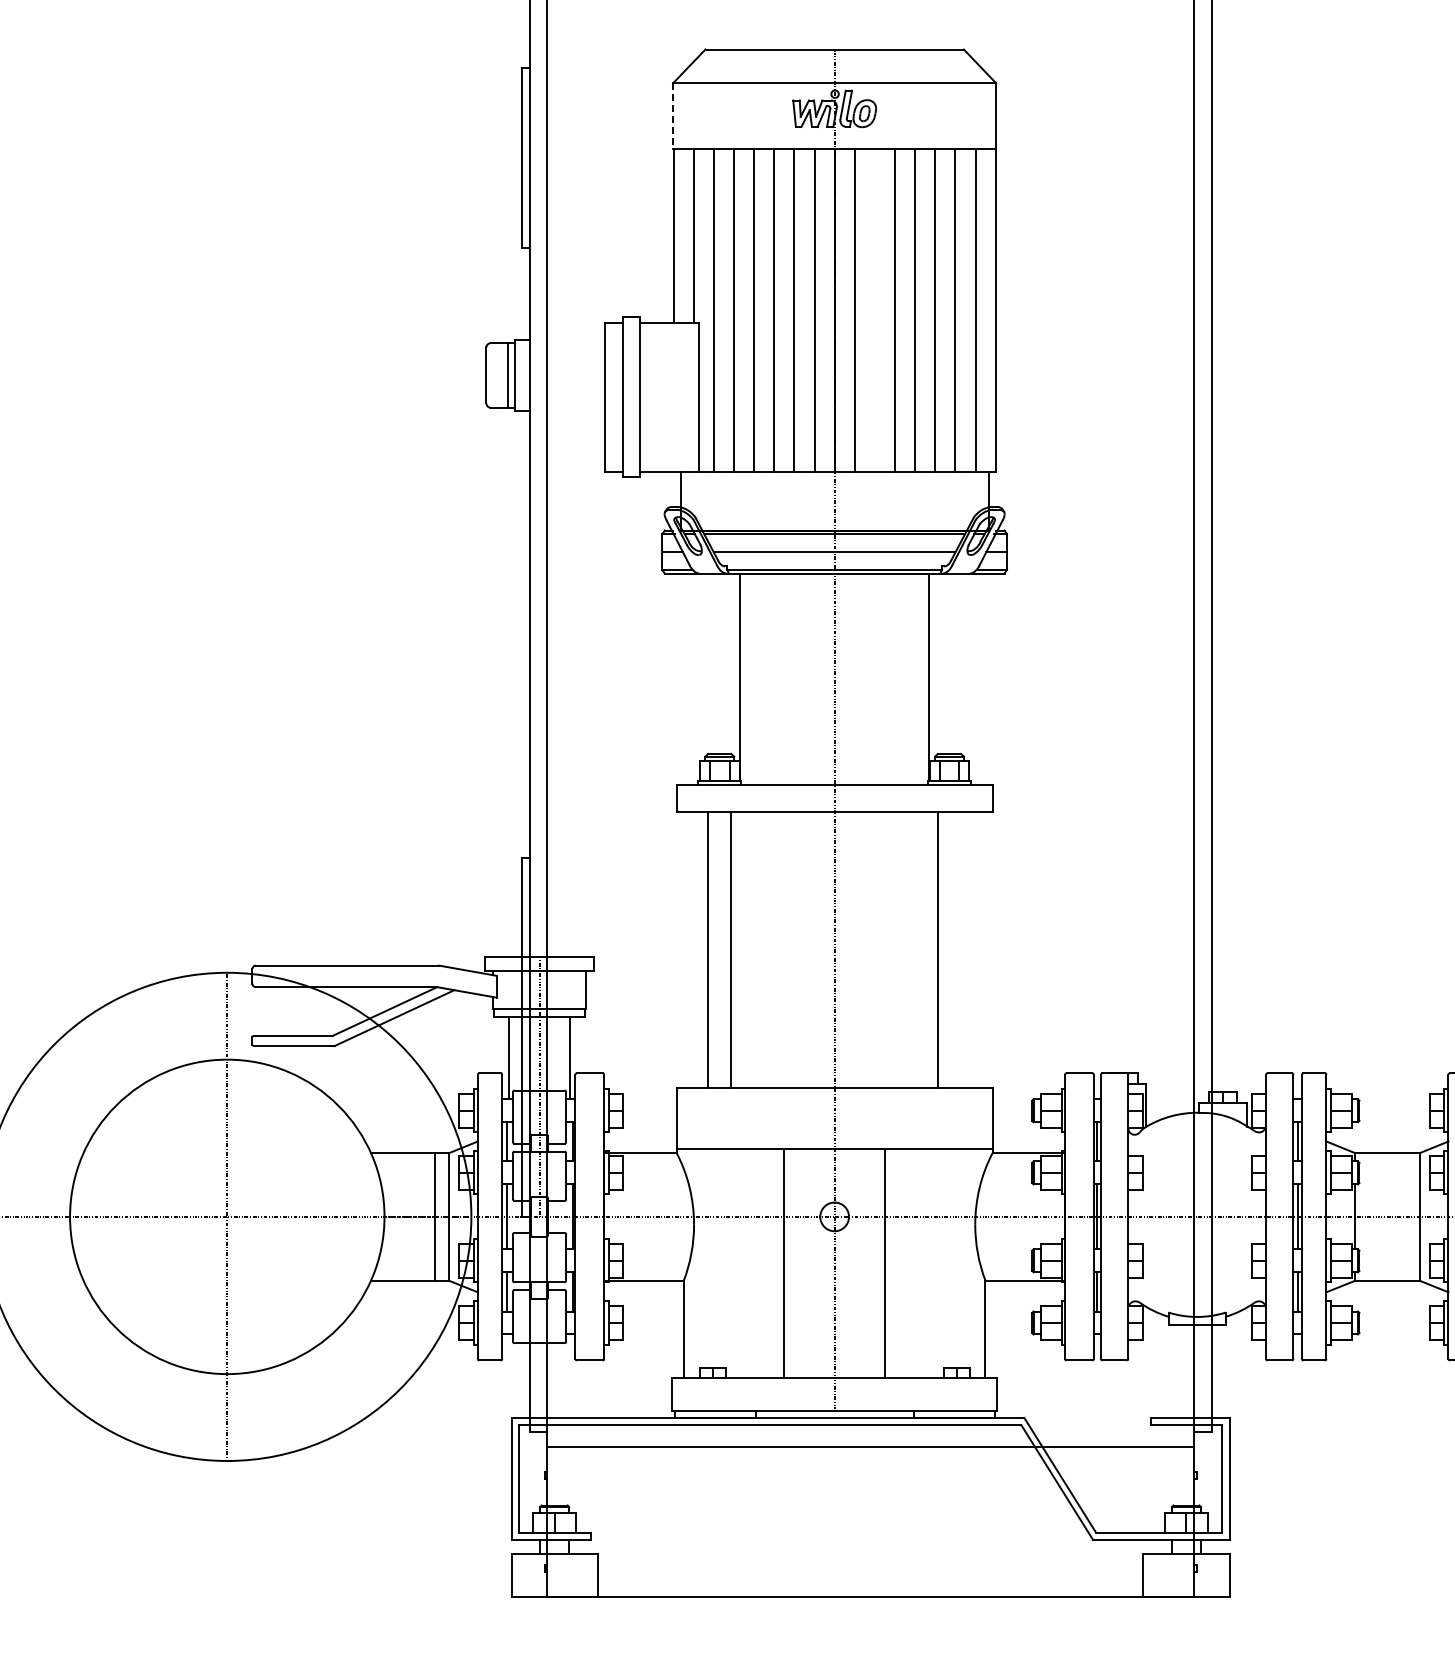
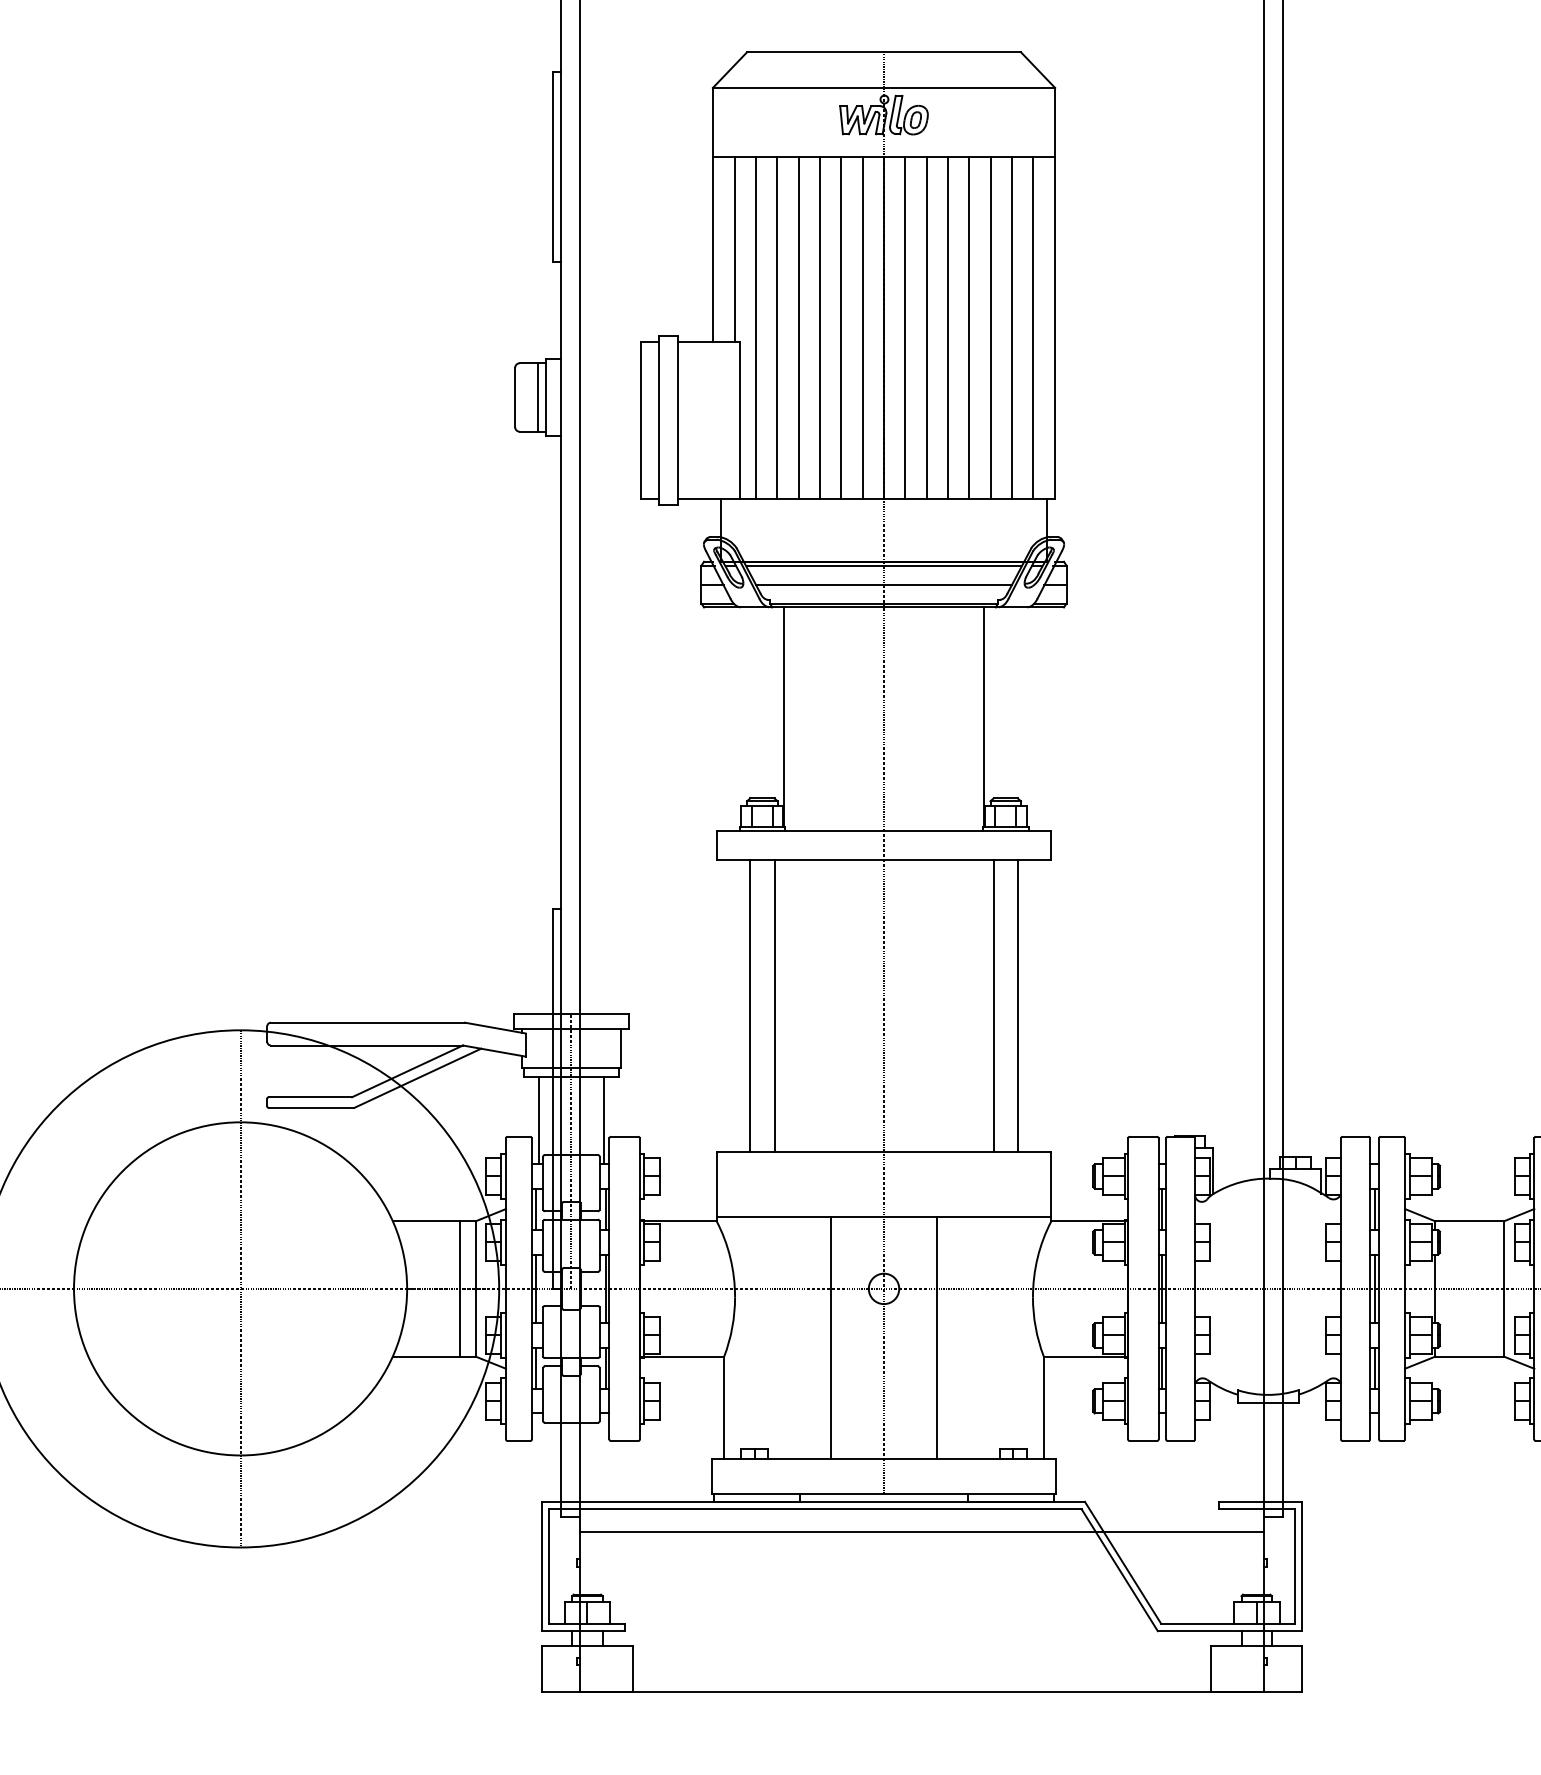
line: (673, 116) -> (713, 123), dashed -> solid
line: (874, 309) -> (926, 327), added
line: (961, 949) -> (1018, 1005), added

